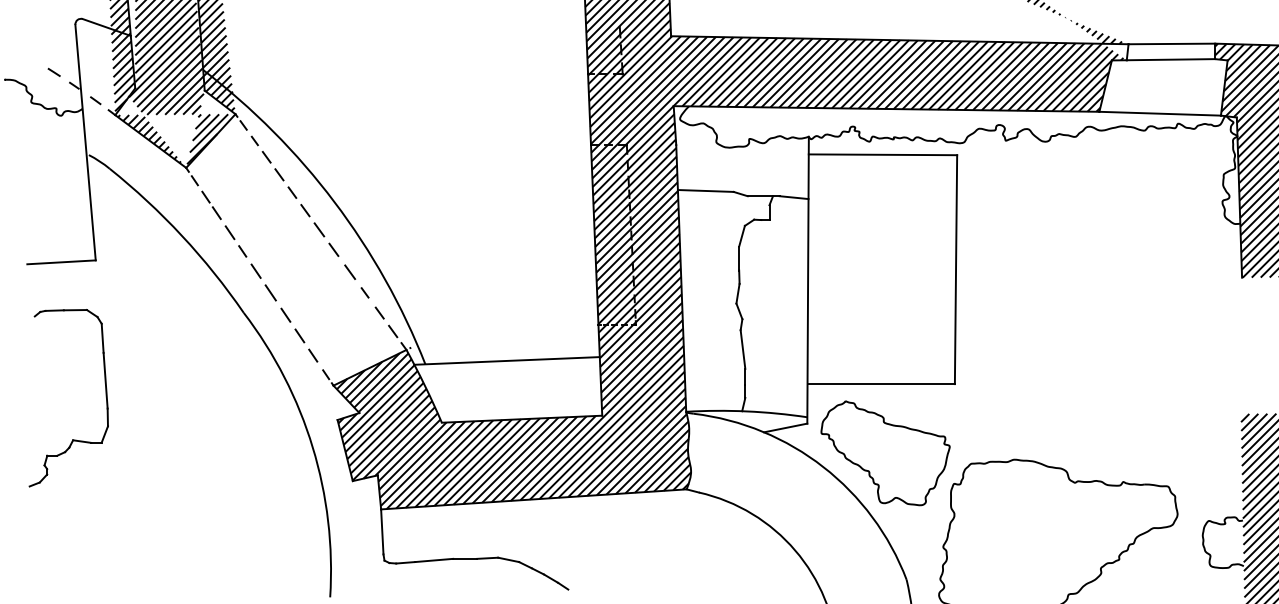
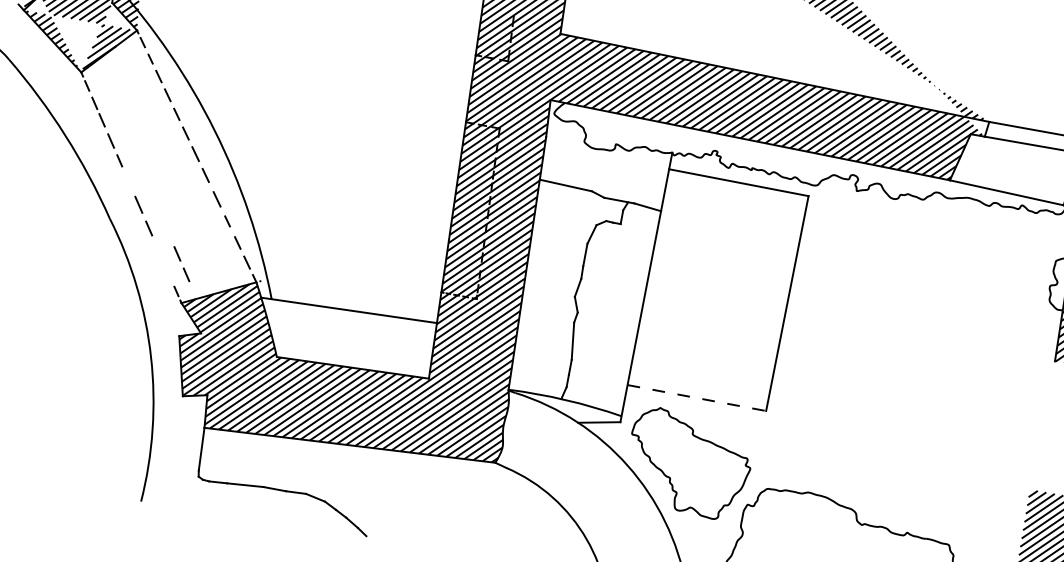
line: (255, 270) -> (128, 181), removed
line: (304, 343) -> (180, 261), moved
line: (881, 384) -> (697, 398), solid -> dashed

